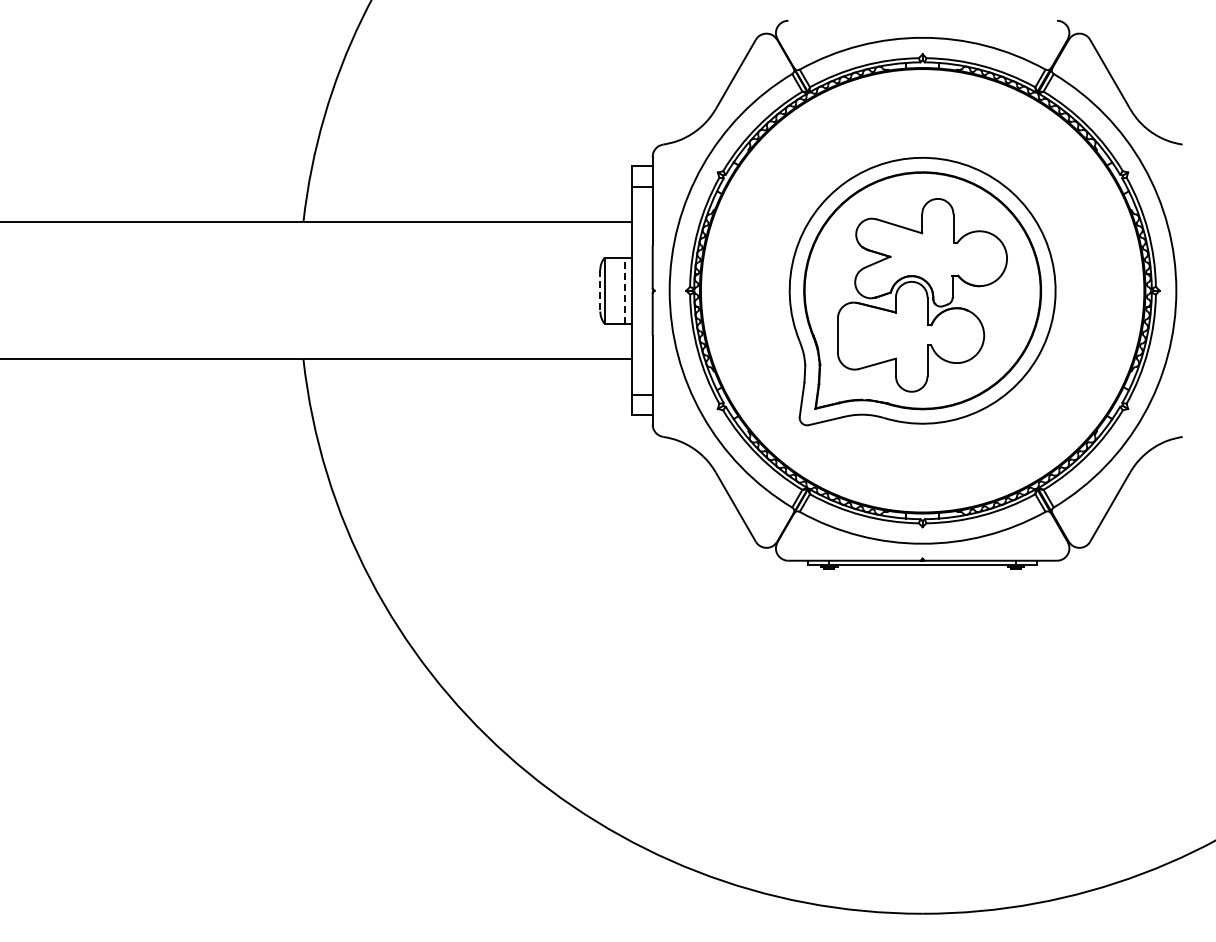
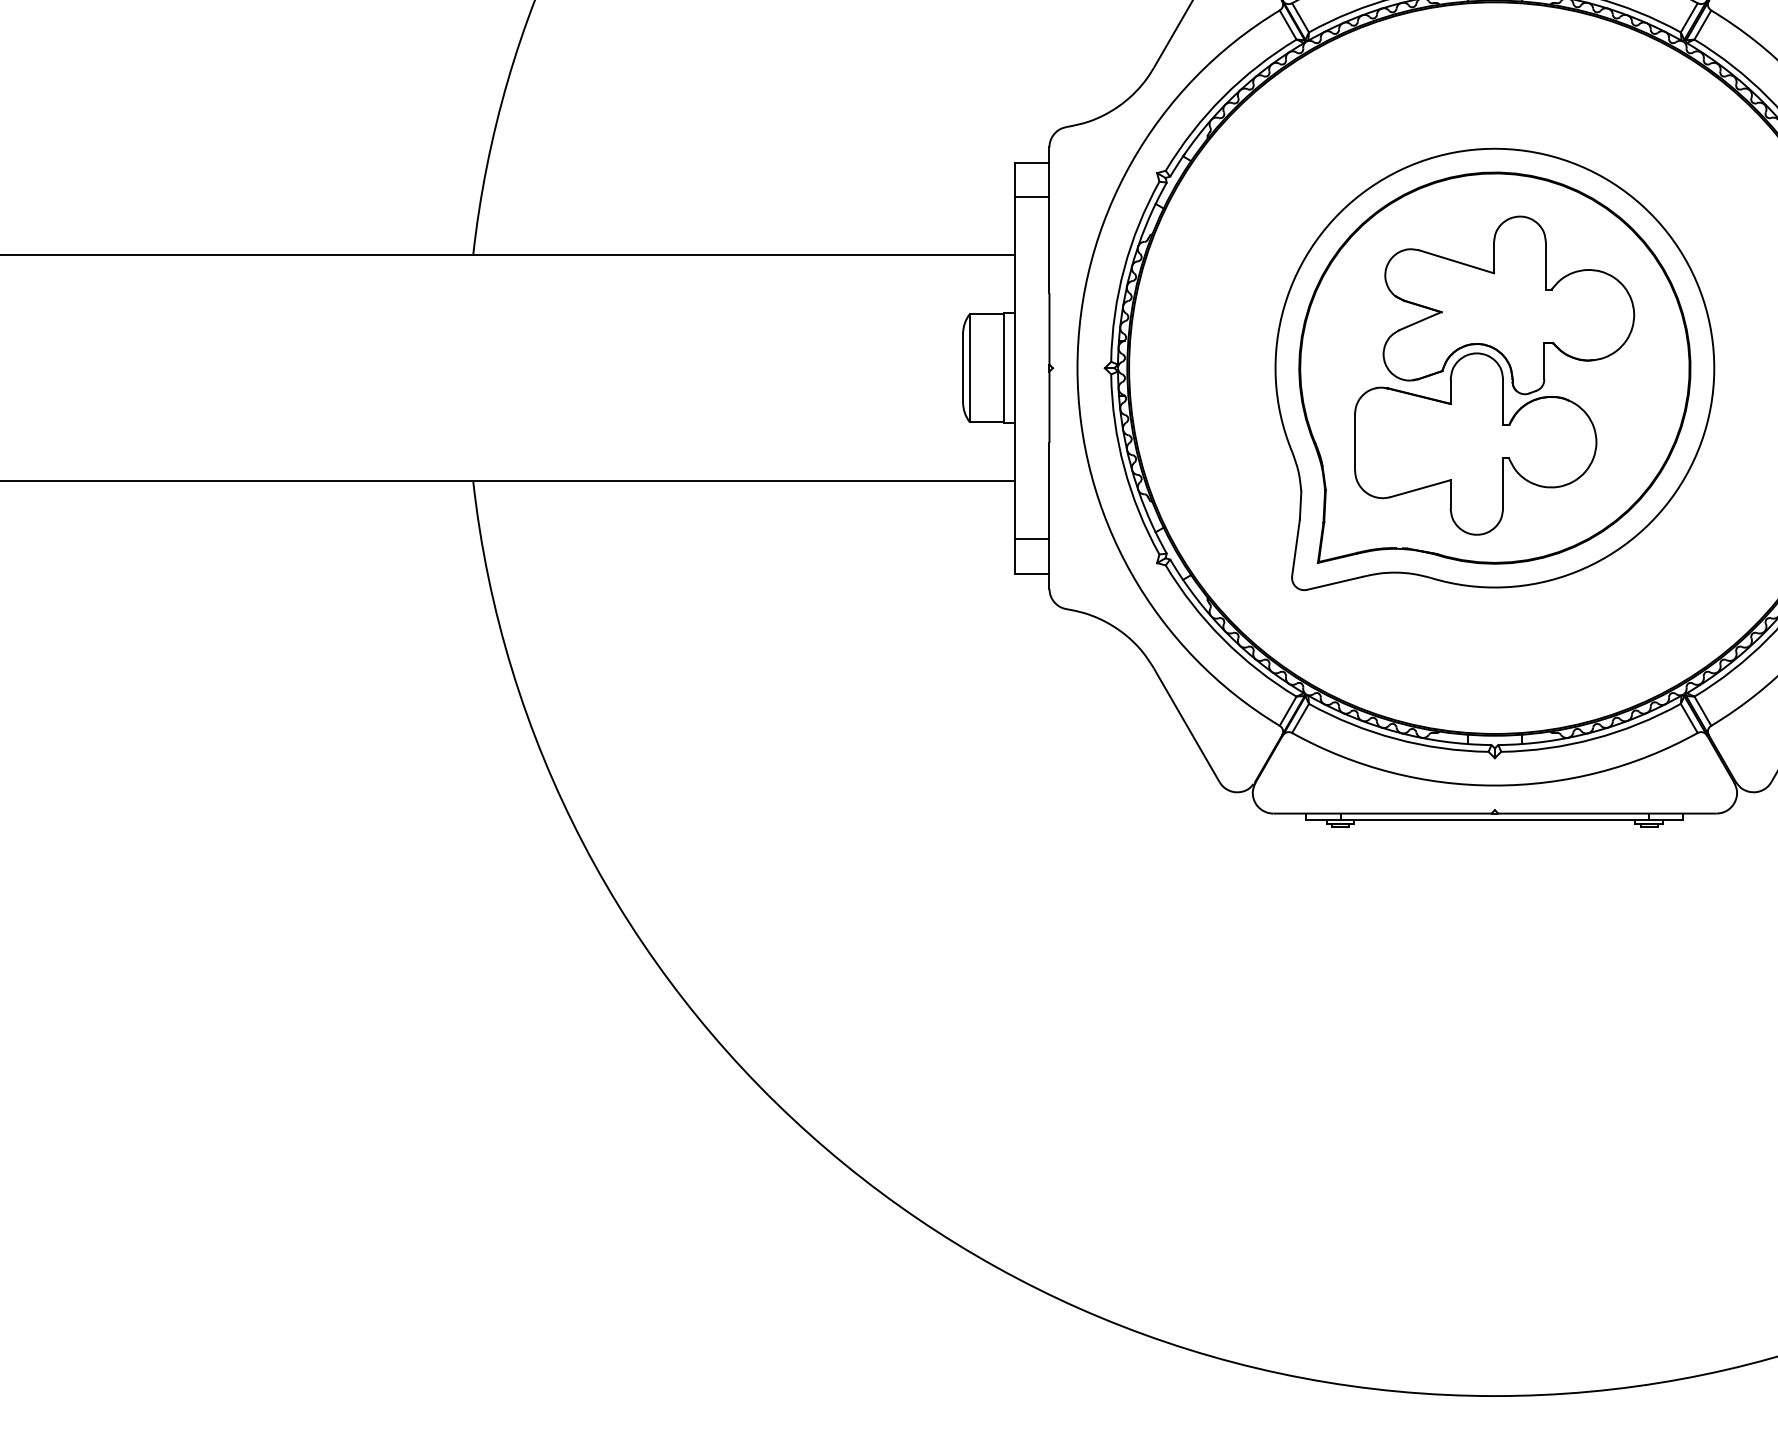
line: (600, 290) -> (963, 367), dashed -> solid
line: (625, 290) -> (1004, 367), dashed -> solid

